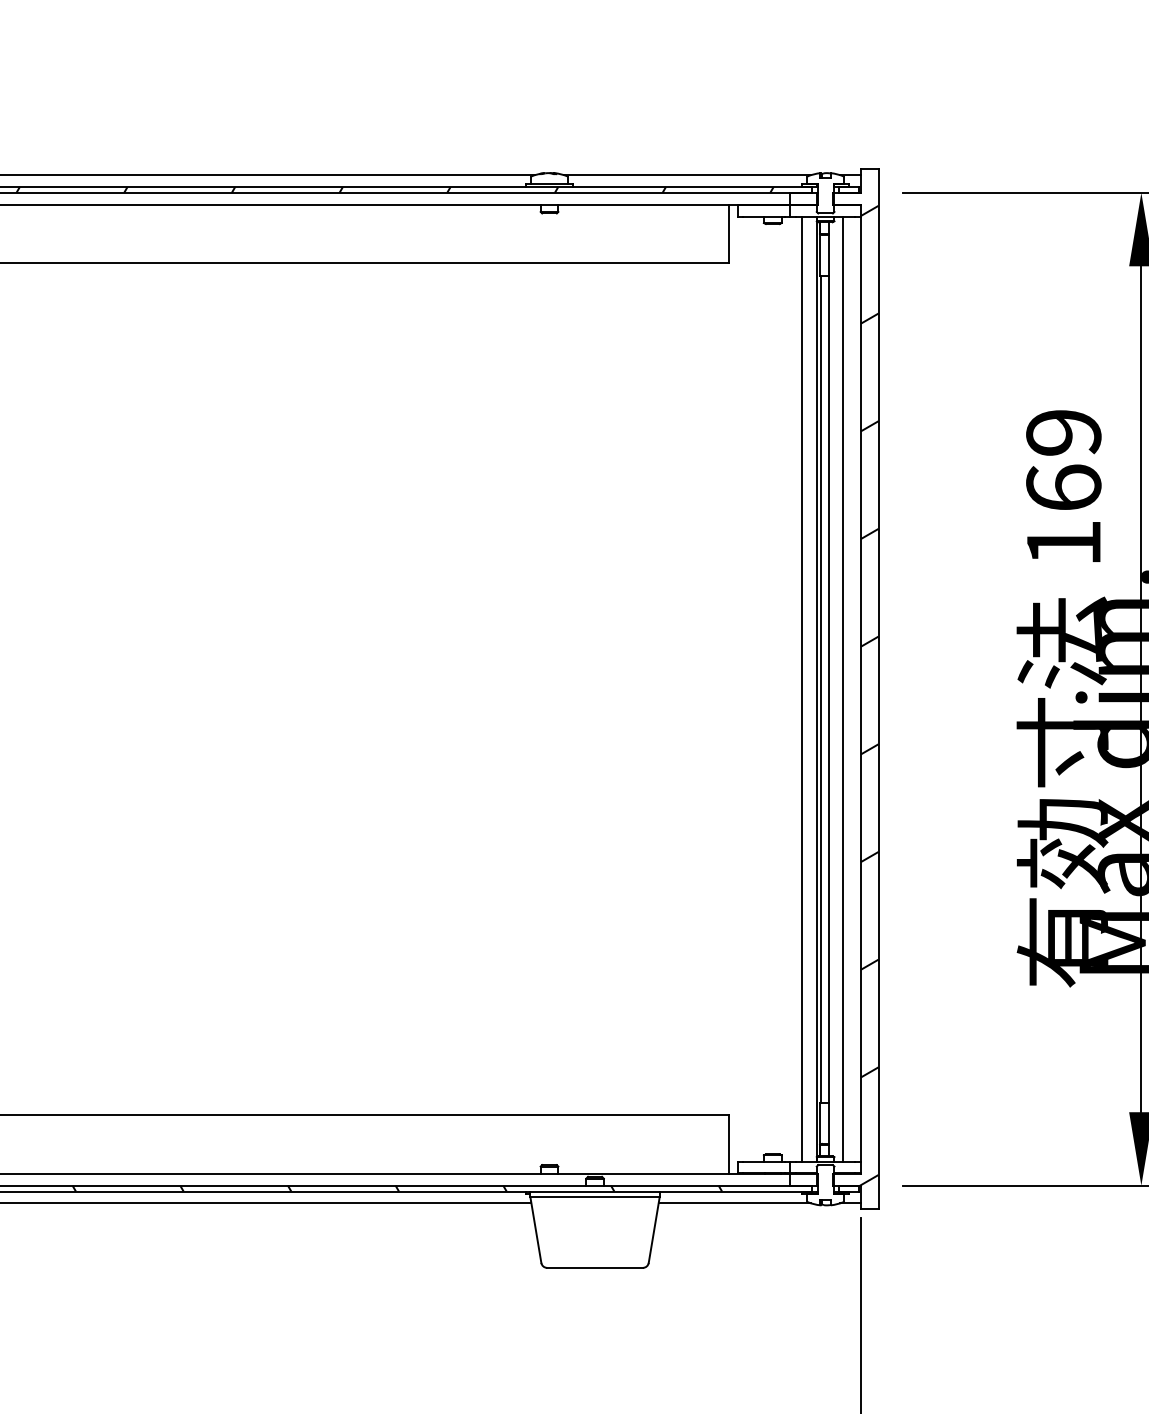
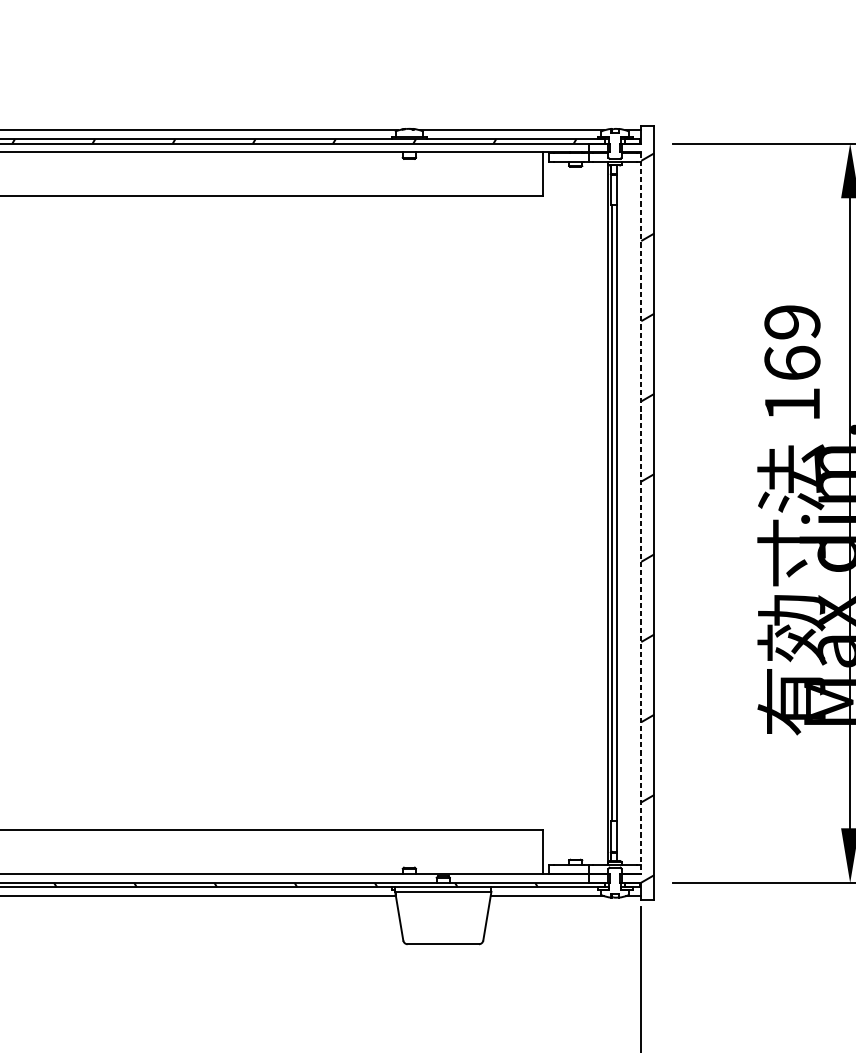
line: (802, 688) -> (597, 512), removed
line: (843, 688) -> (628, 512), removed
line: (860, 689) -> (641, 513), solid -> dashed

